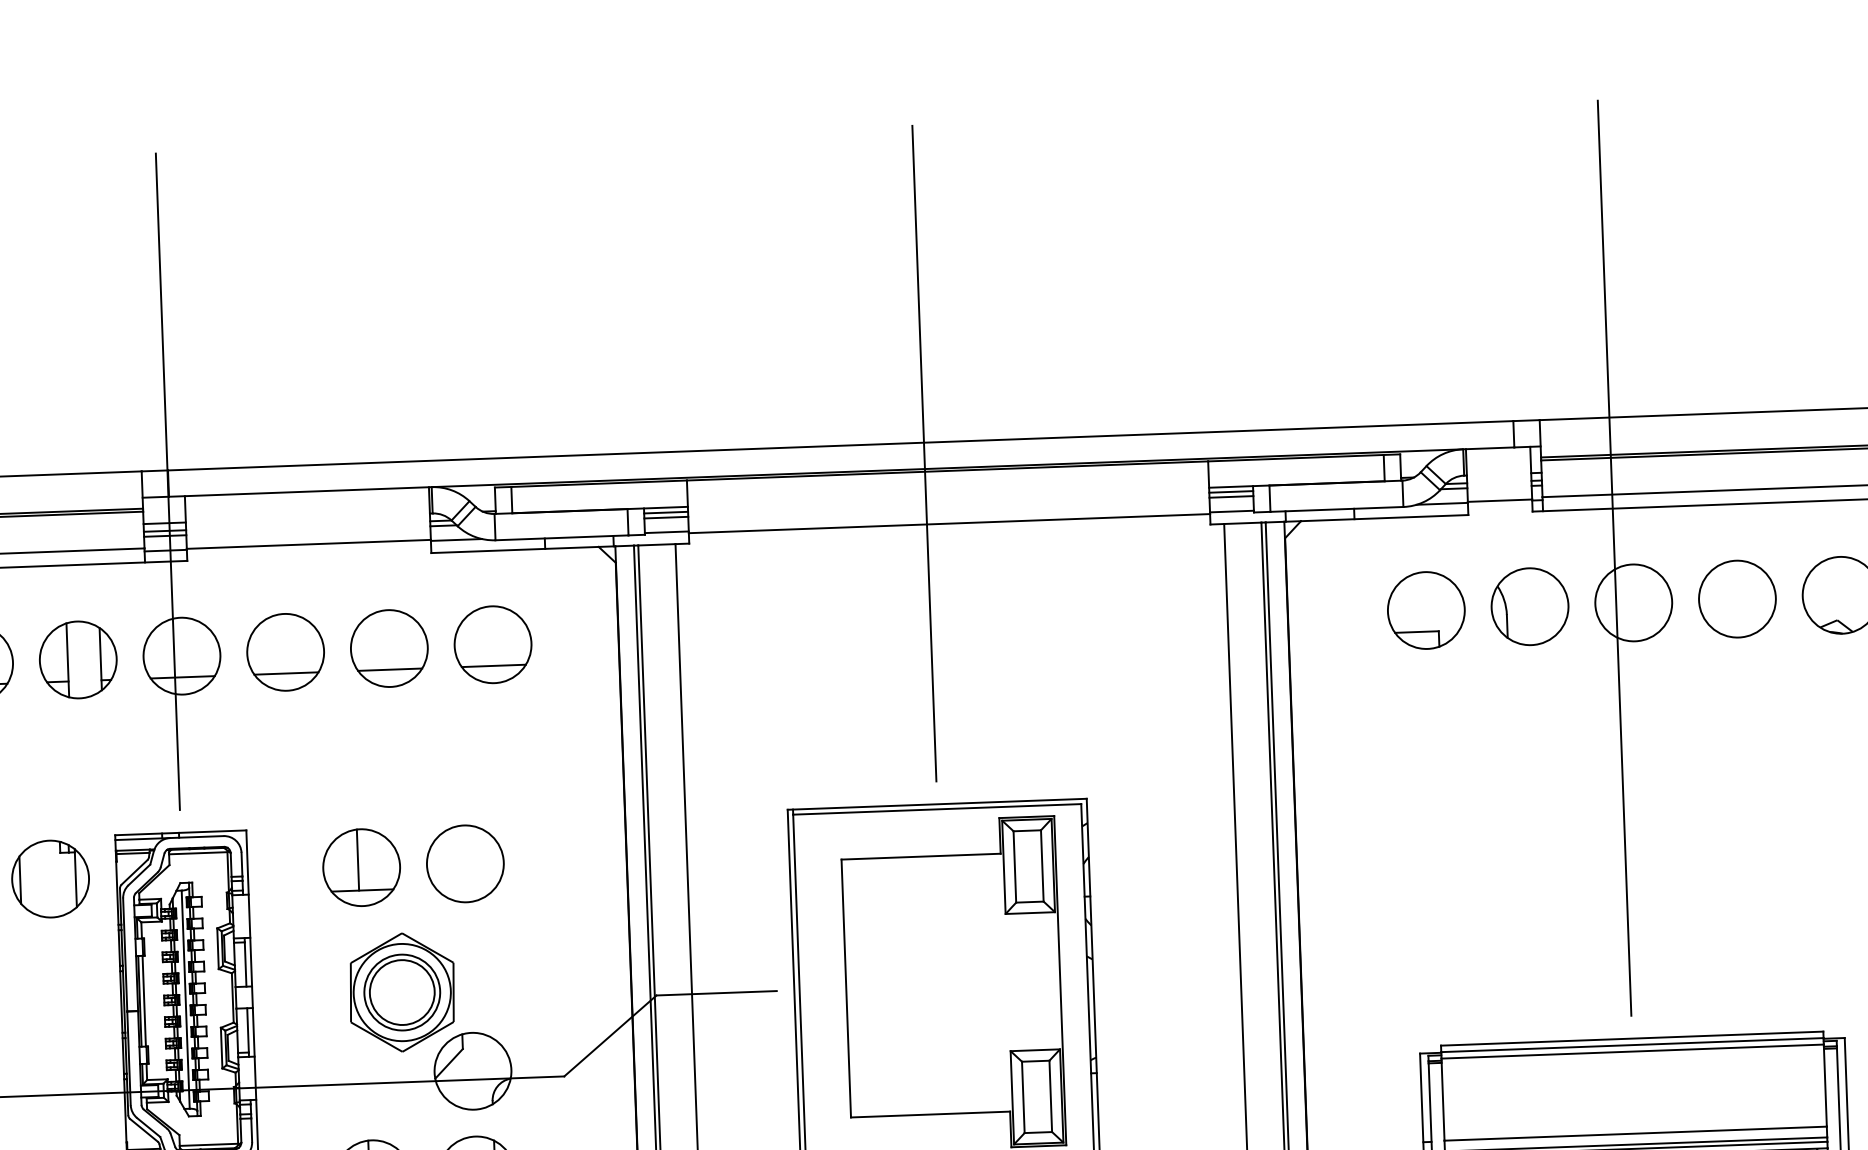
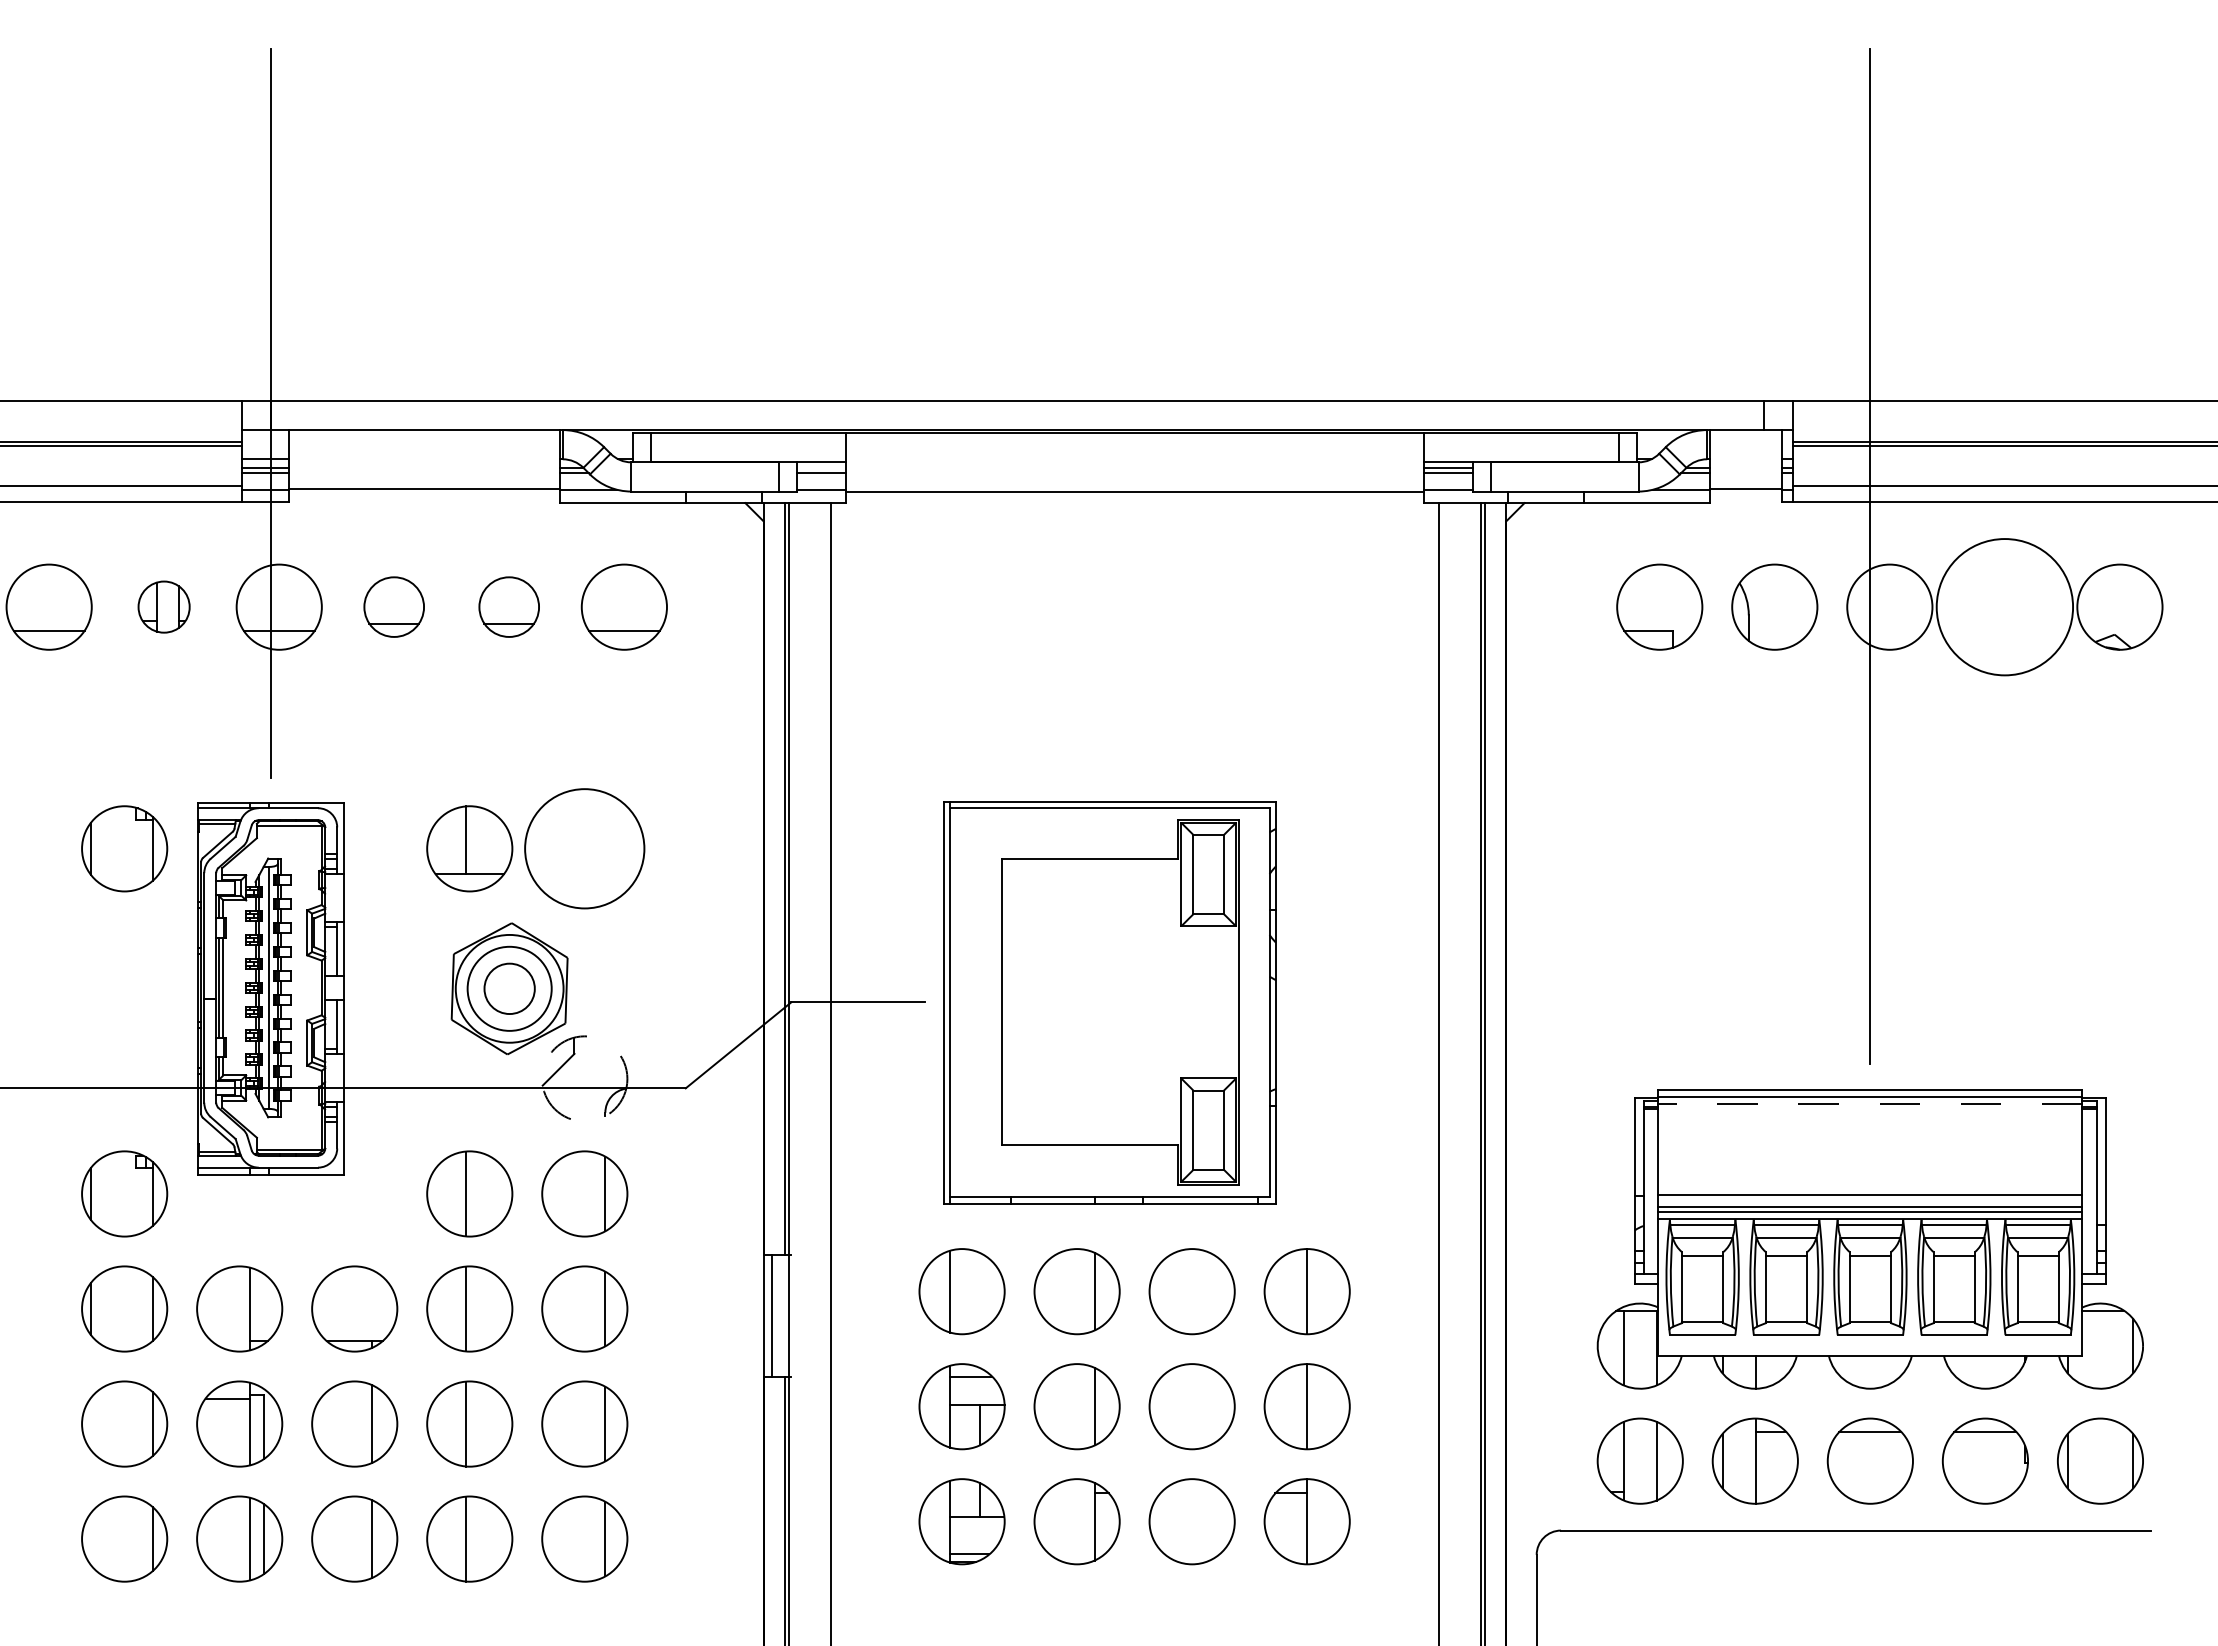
line: (924, 453) -> (1110, 412), removed
line: (666, 512) -> (821, 467), removed
circle: (1737, 598) -> (2004, 606), size x1.6
part: (388, 647) -> (508, 606), size x0.7
part: (284, 651) -> (393, 606), size x0.7
part: (77, 659) -> (163, 606), size x0.6
circle: (465, 863) -> (584, 848), size x1.4
circle: (402, 992) -> (509, 988), size x0.7
line: (1631, 1051) -> (1869, 1104), solid -> dashed
circle: (472, 1070) -> (584, 1078), solid -> dashed

